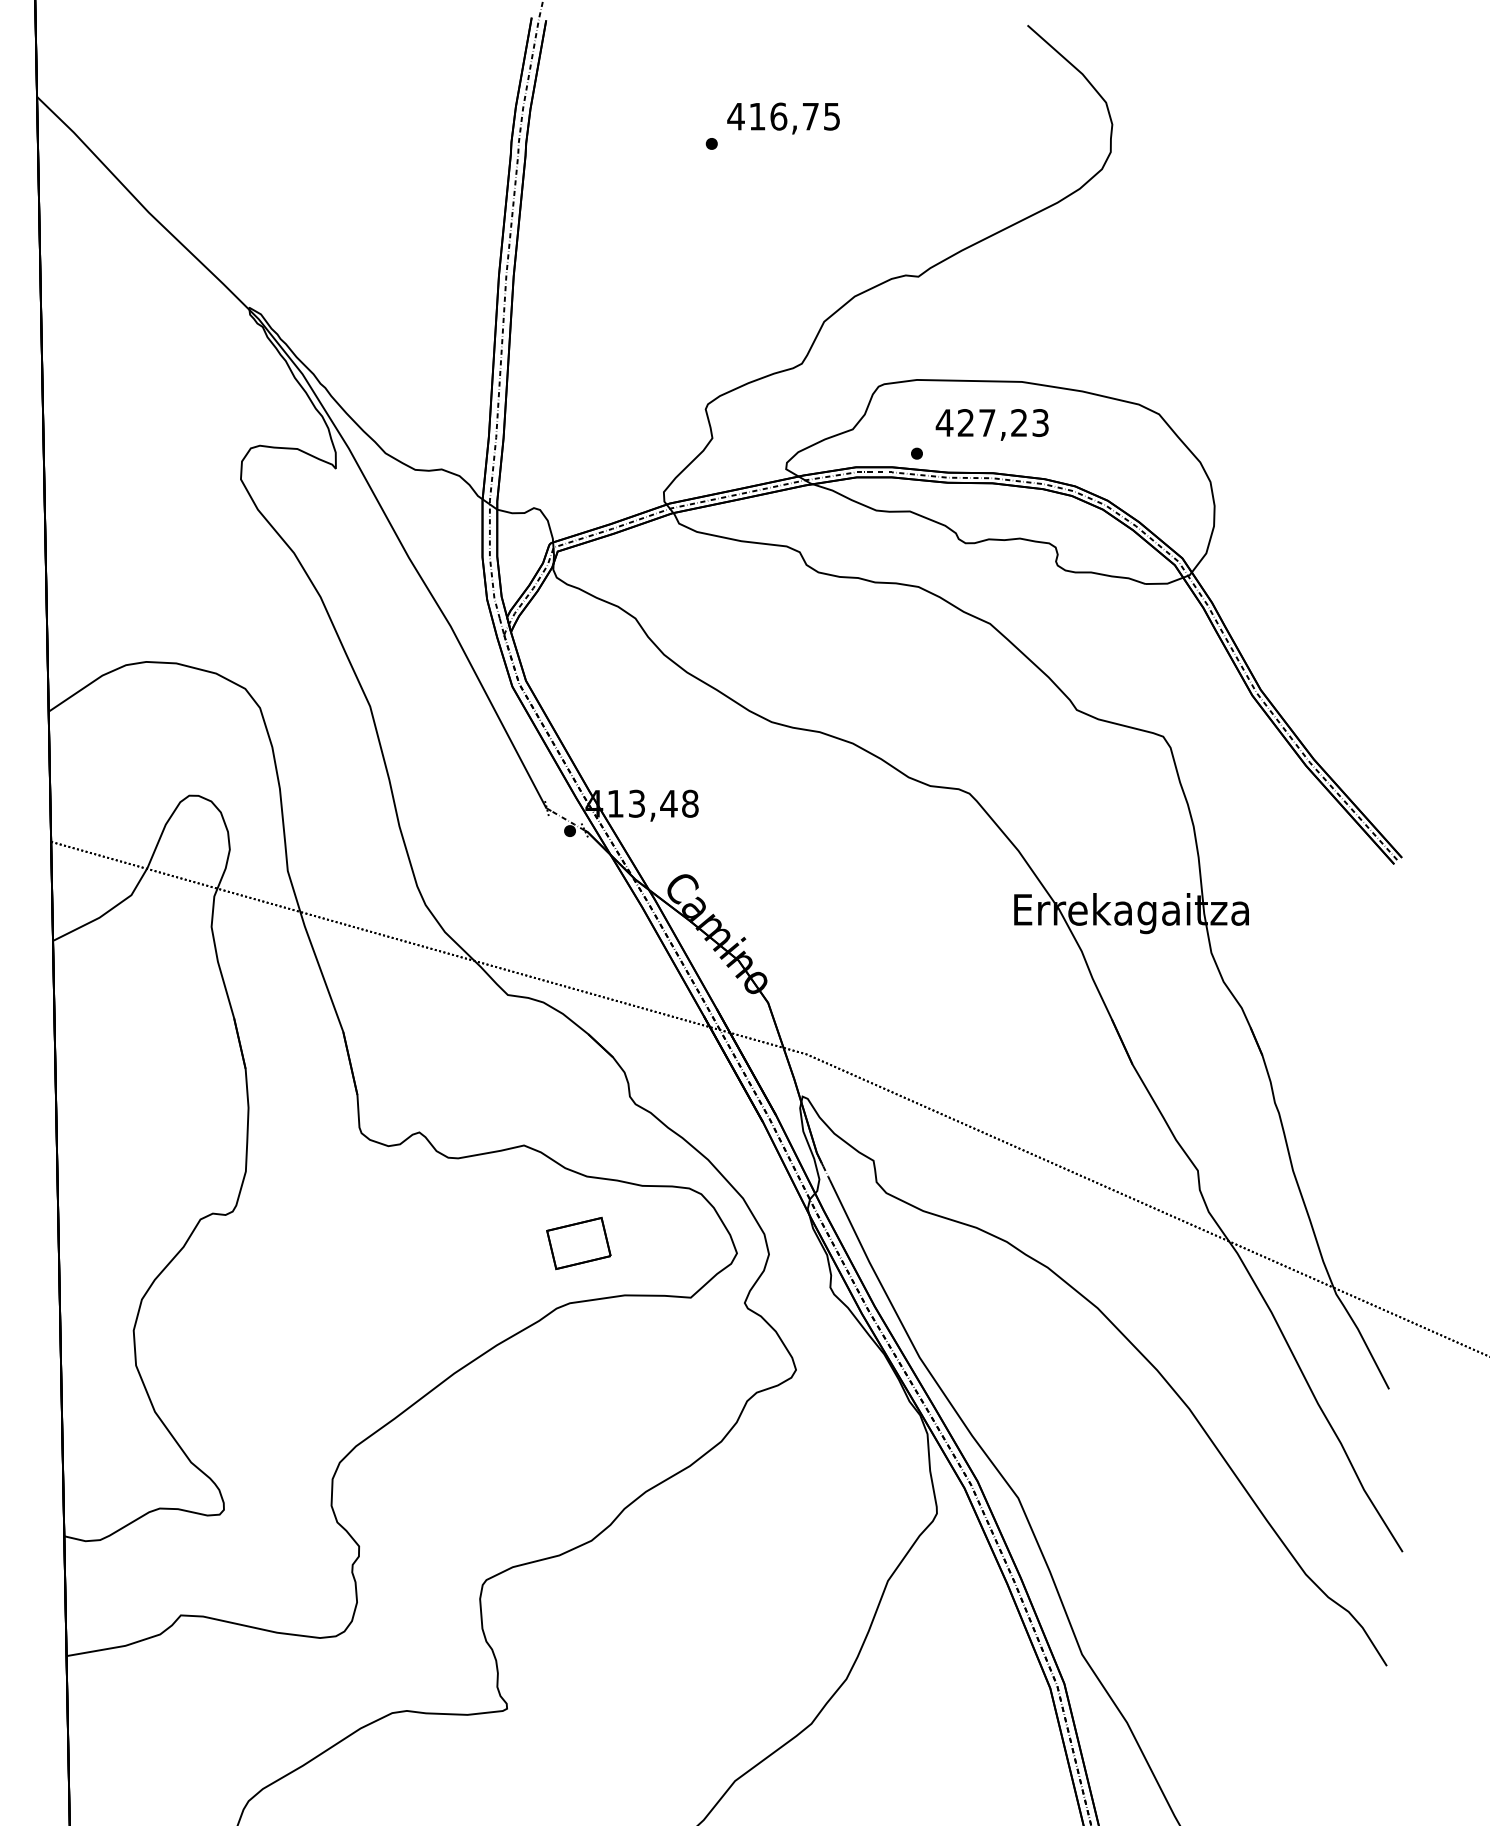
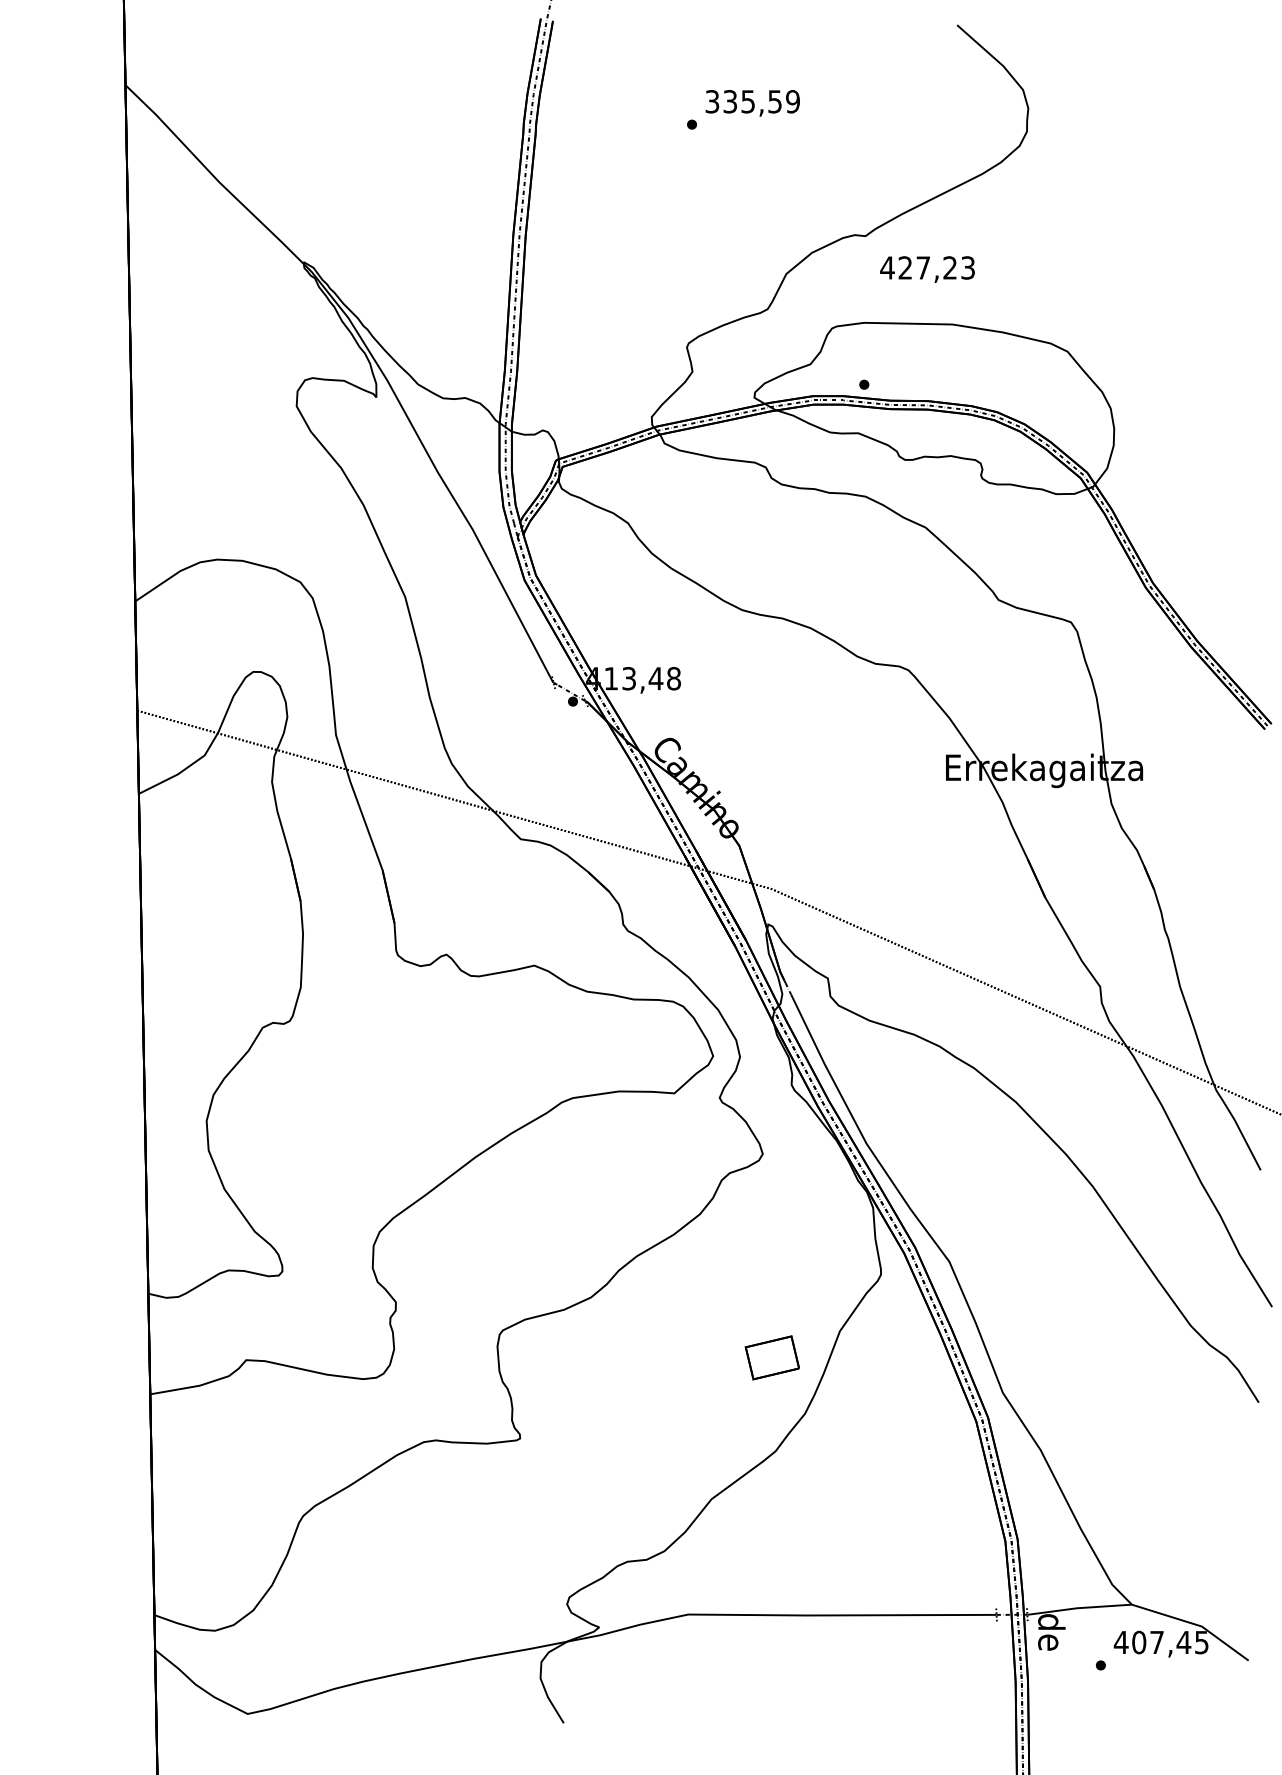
text: (783, 116) -> (752, 101), 416,75 -> 335,59
text: (992, 424) -> (927, 269), moved
part: (577, 1243) -> (771, 1357), moved

